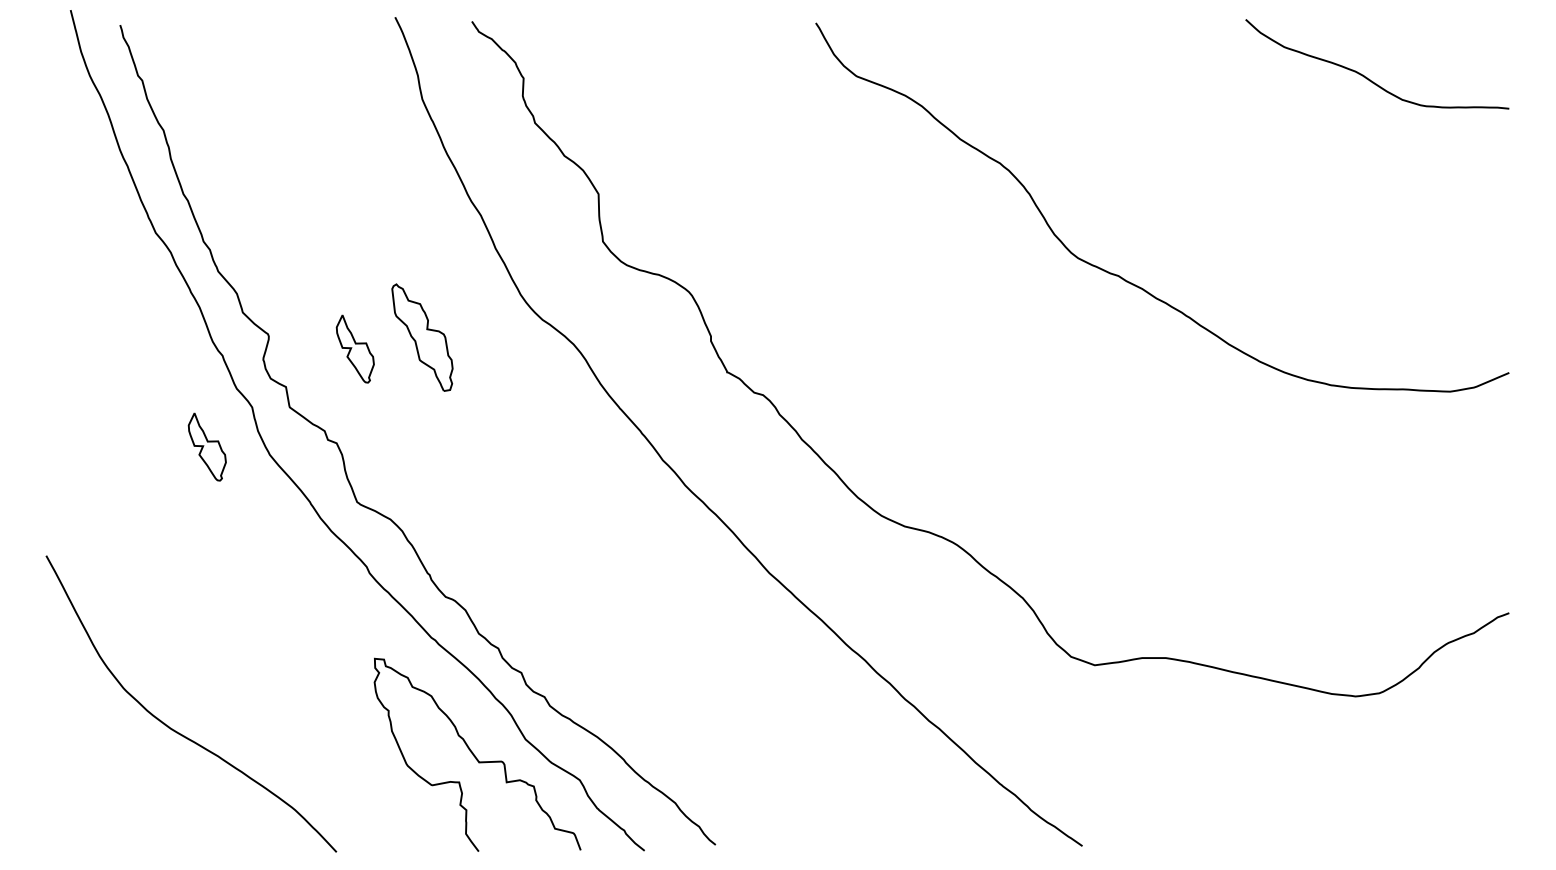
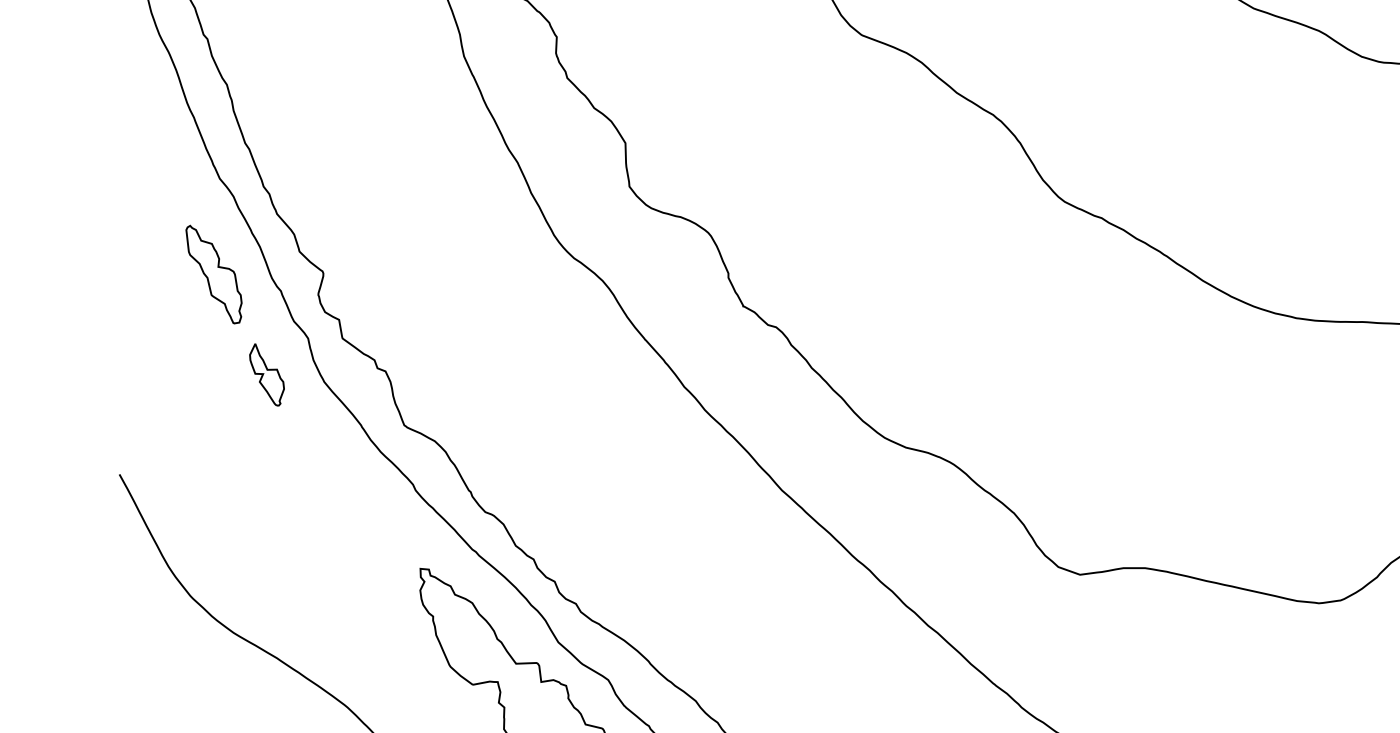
part: (422, 337) -> (214, 274), moved
part: (354, 348) -> (401, 284), removed

